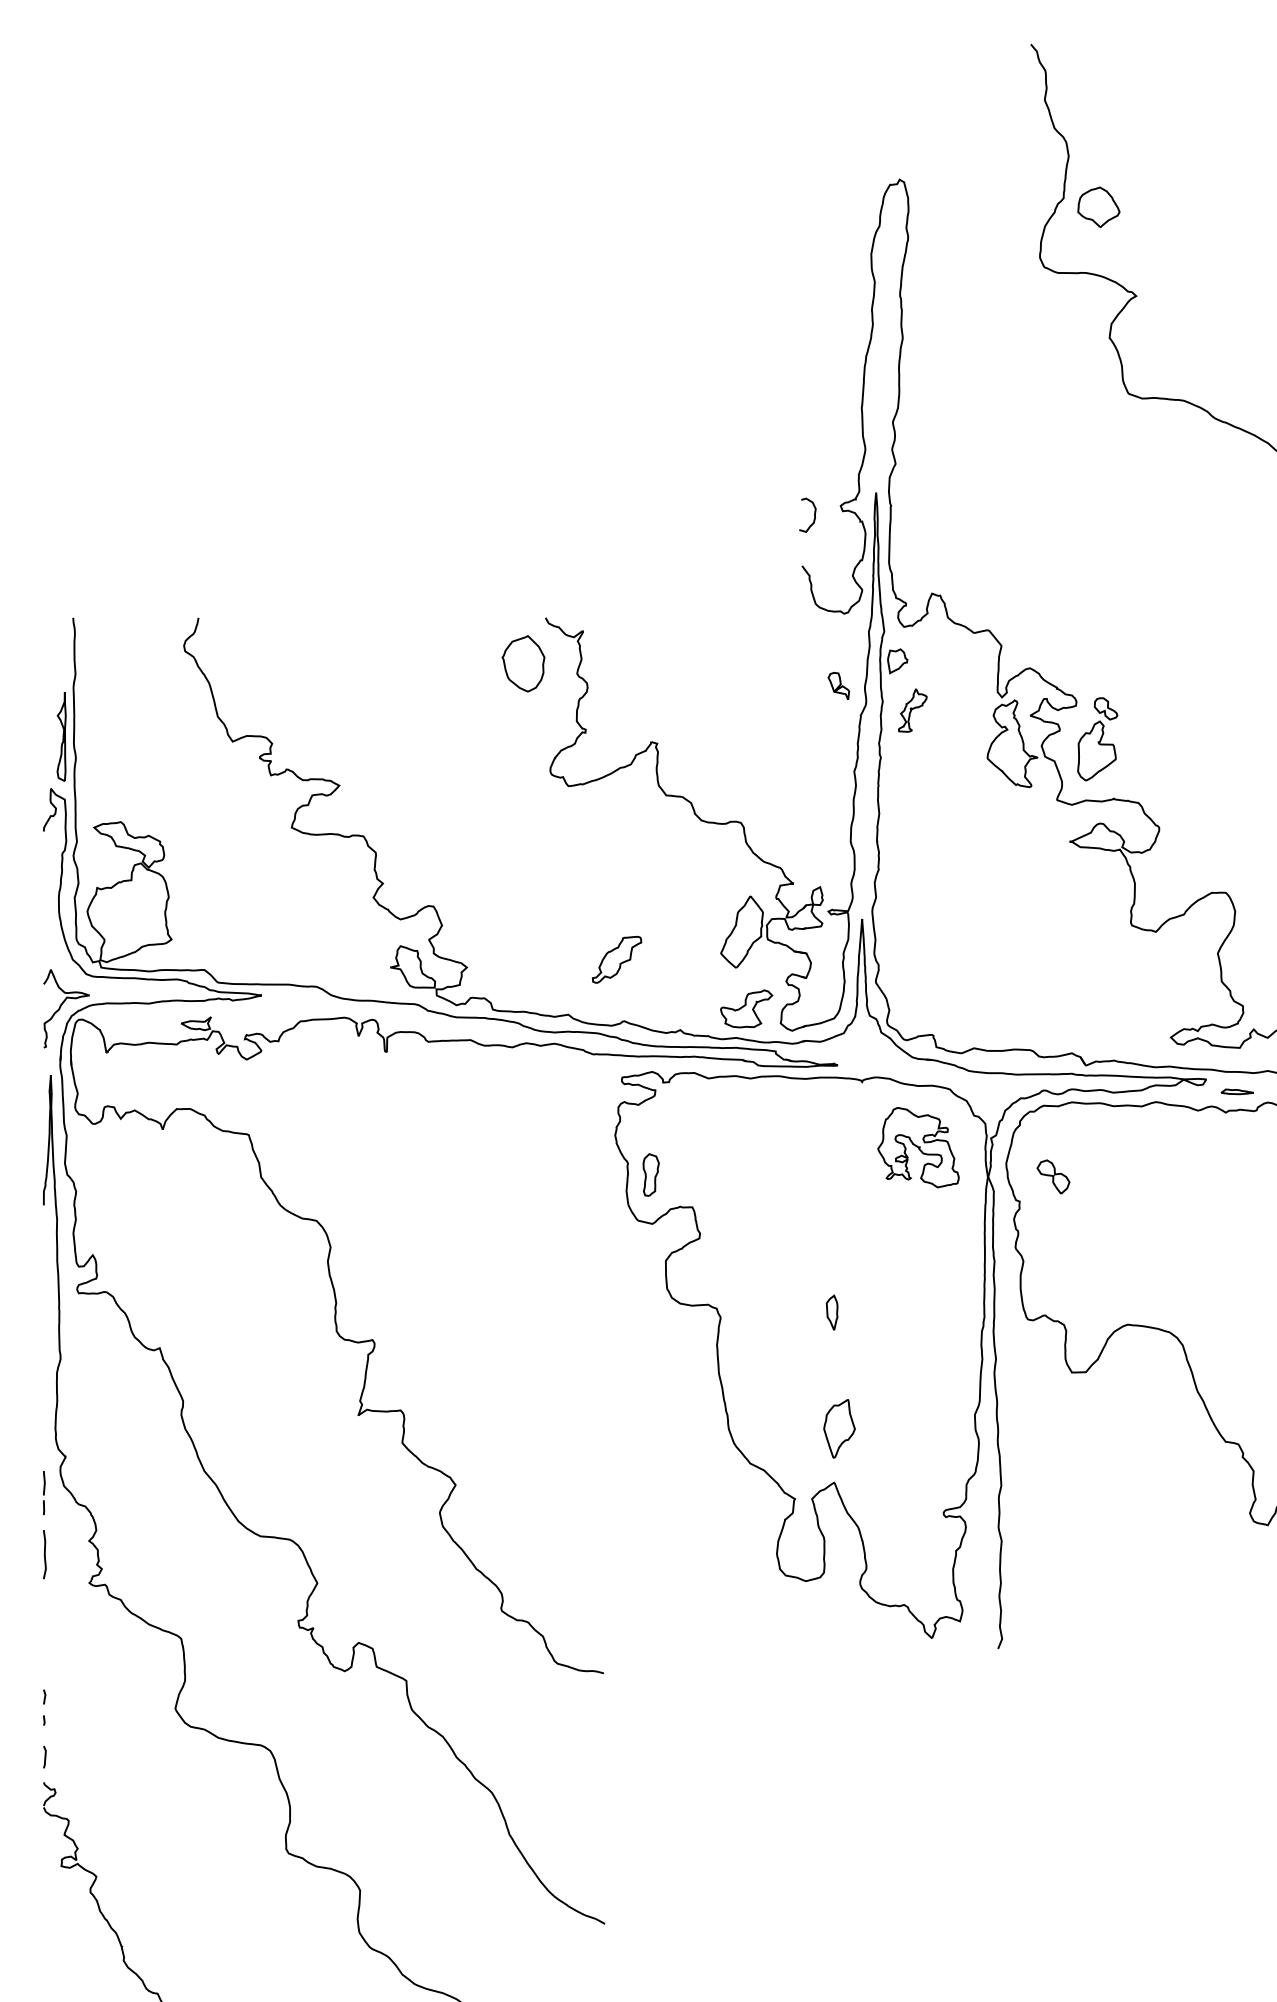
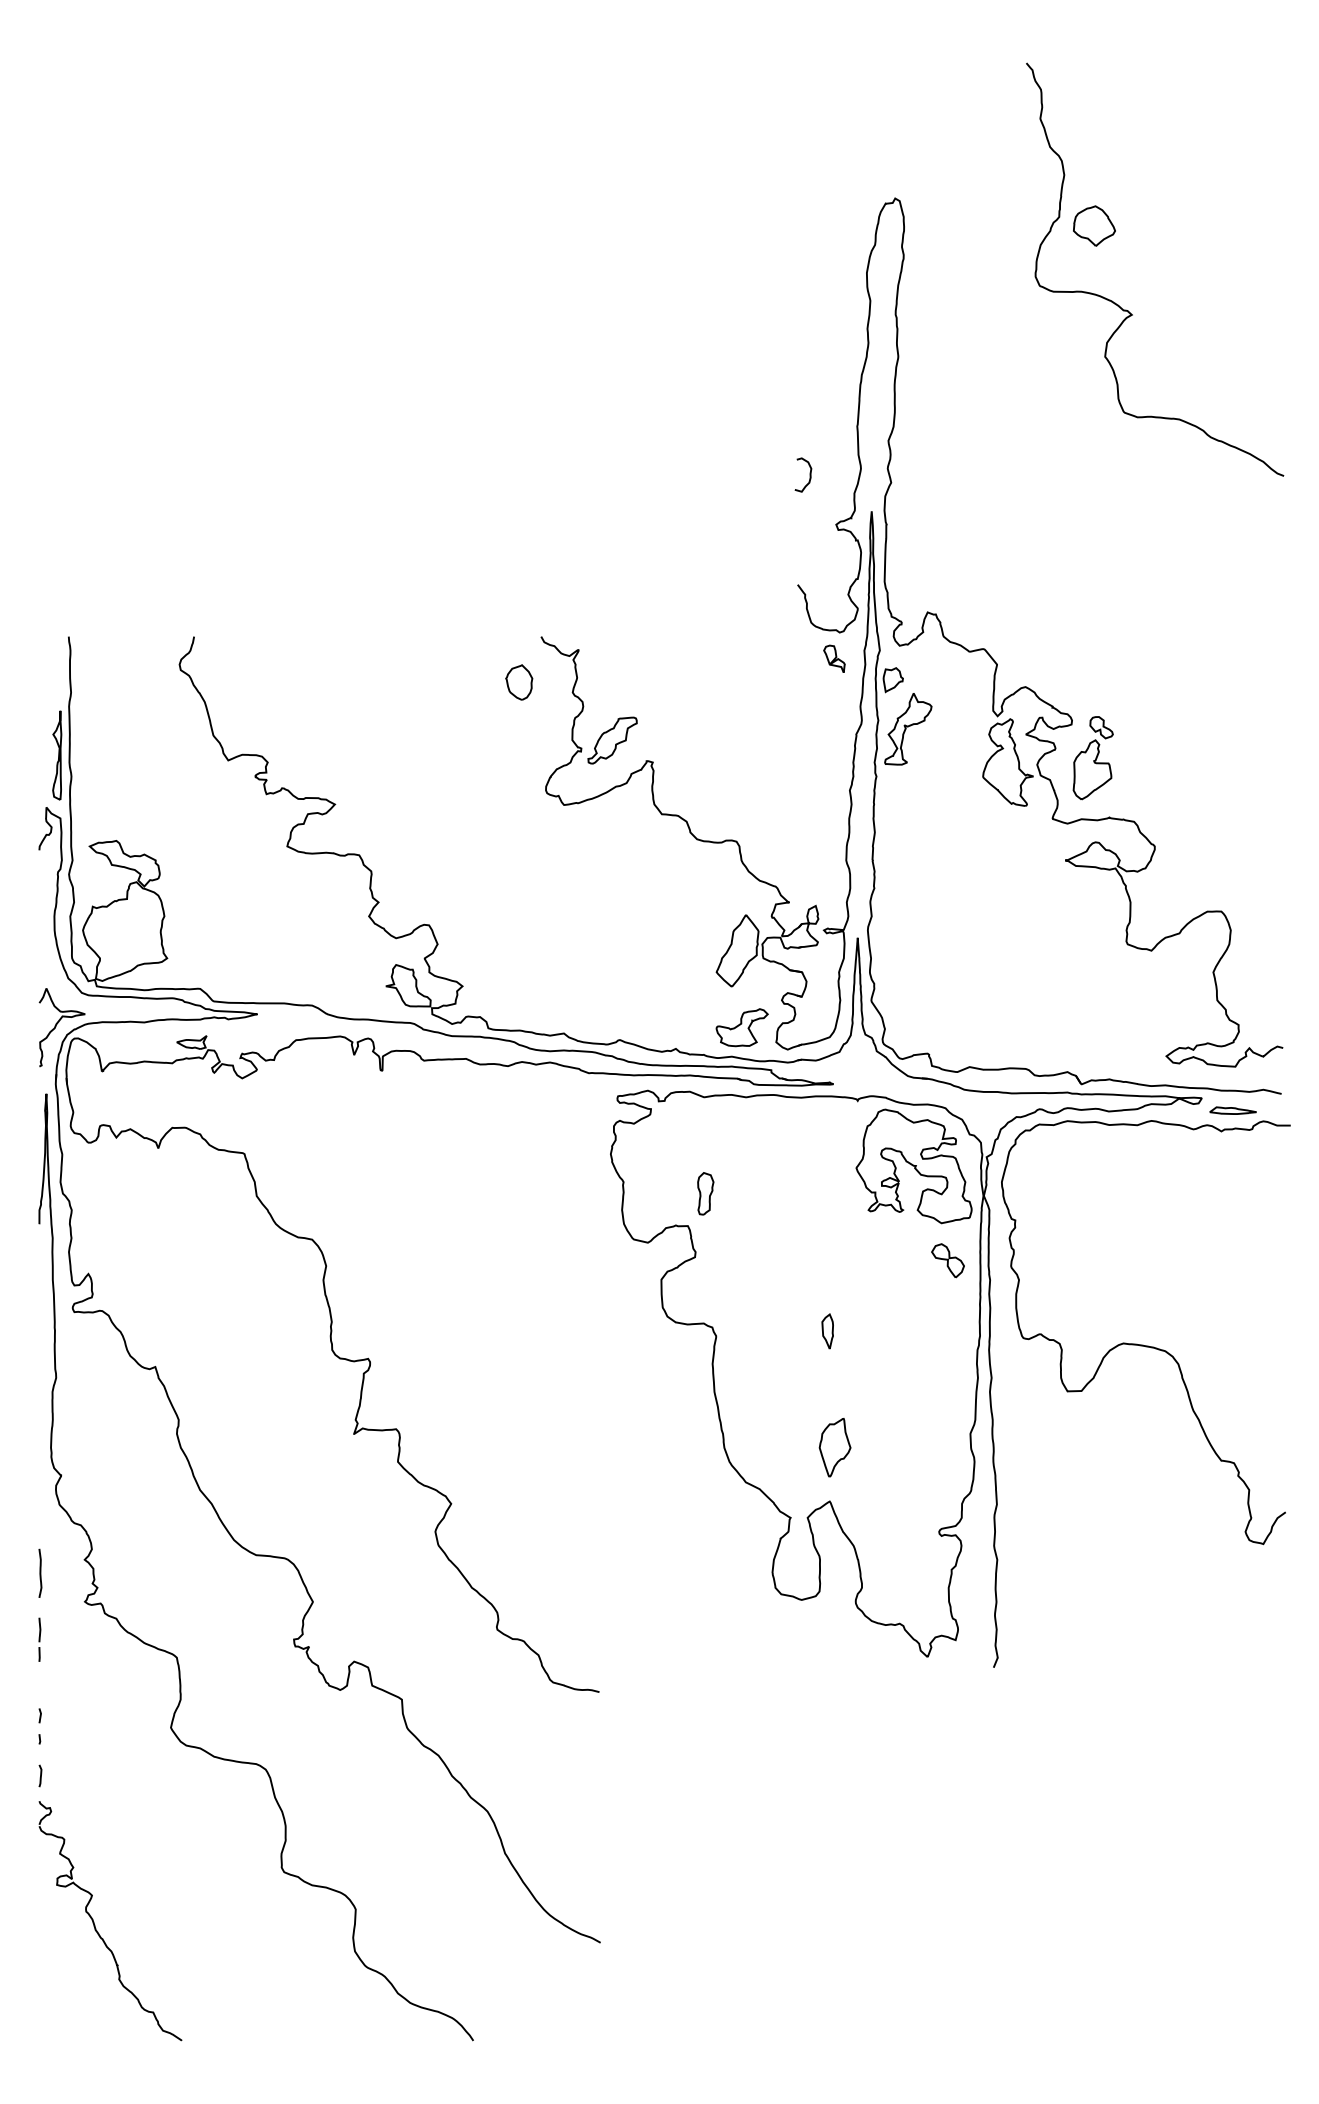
curve: (813, 514) -> (809, 474), moved
part: (523, 663) -> (519, 682), size x0.62
part: (838, 685) -> (834, 658), moved
part: (912, 710) -> (908, 729), size x1.67
part: (616, 959) -> (612, 740), moved
part: (1236, 1091) -> (1232, 1110), size x1.43
part: (917, 1147) -> (913, 1166), size x1.43
part: (650, 1174) -> (705, 1193), moved
part: (1052, 1176) -> (947, 1260), moved
line: (43, 1492) -> (39, 1639), moved

